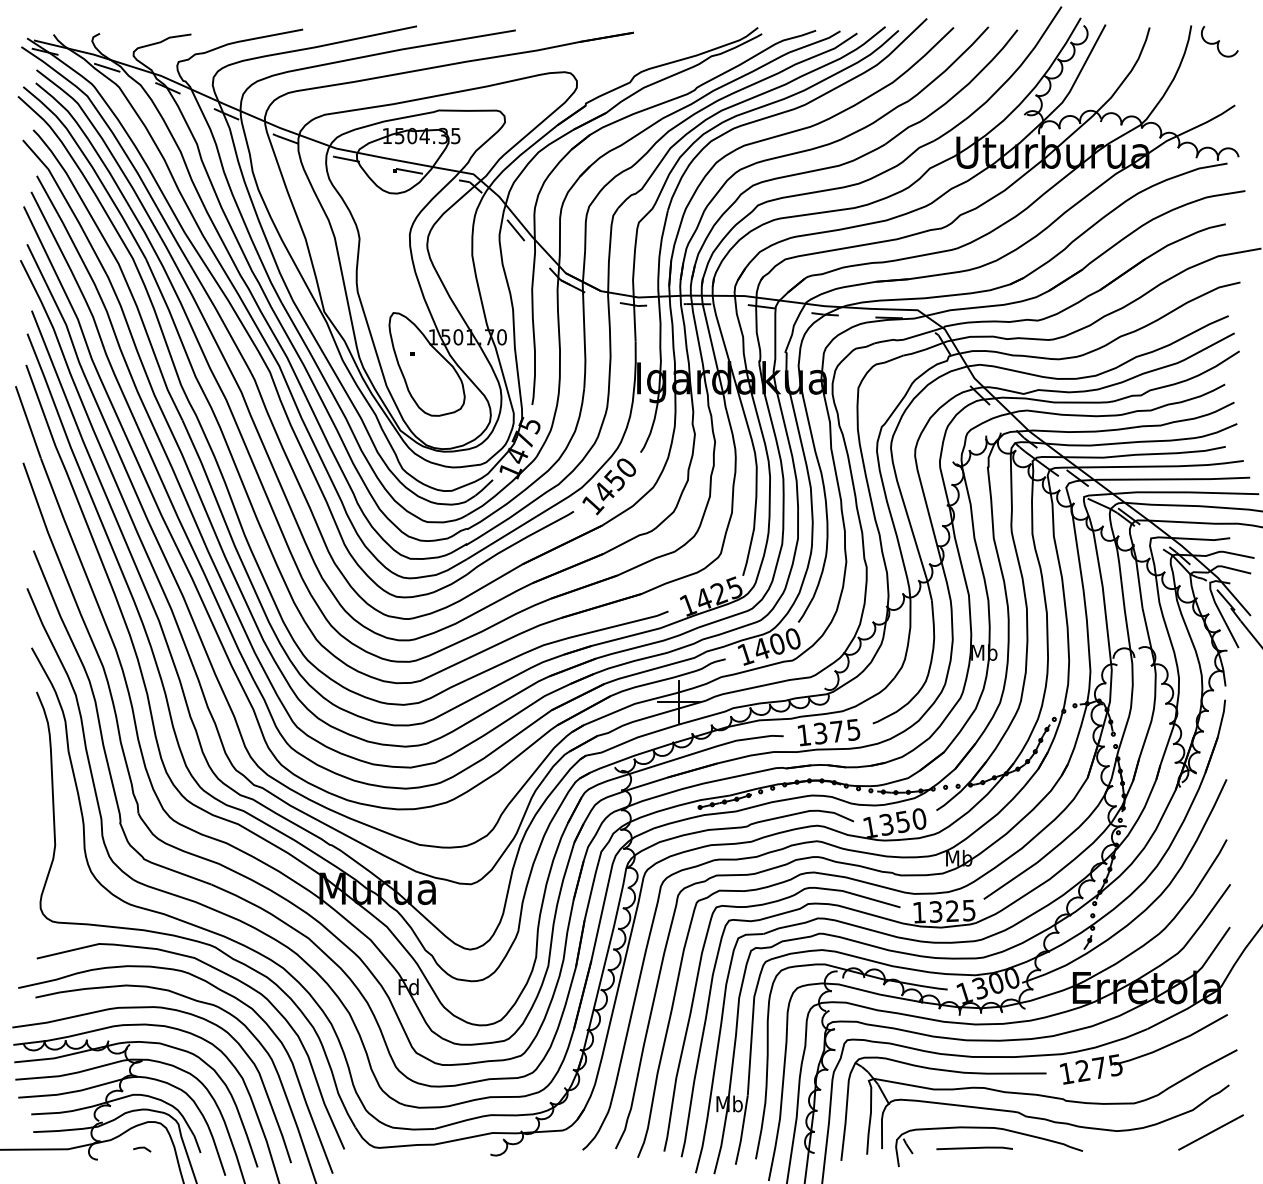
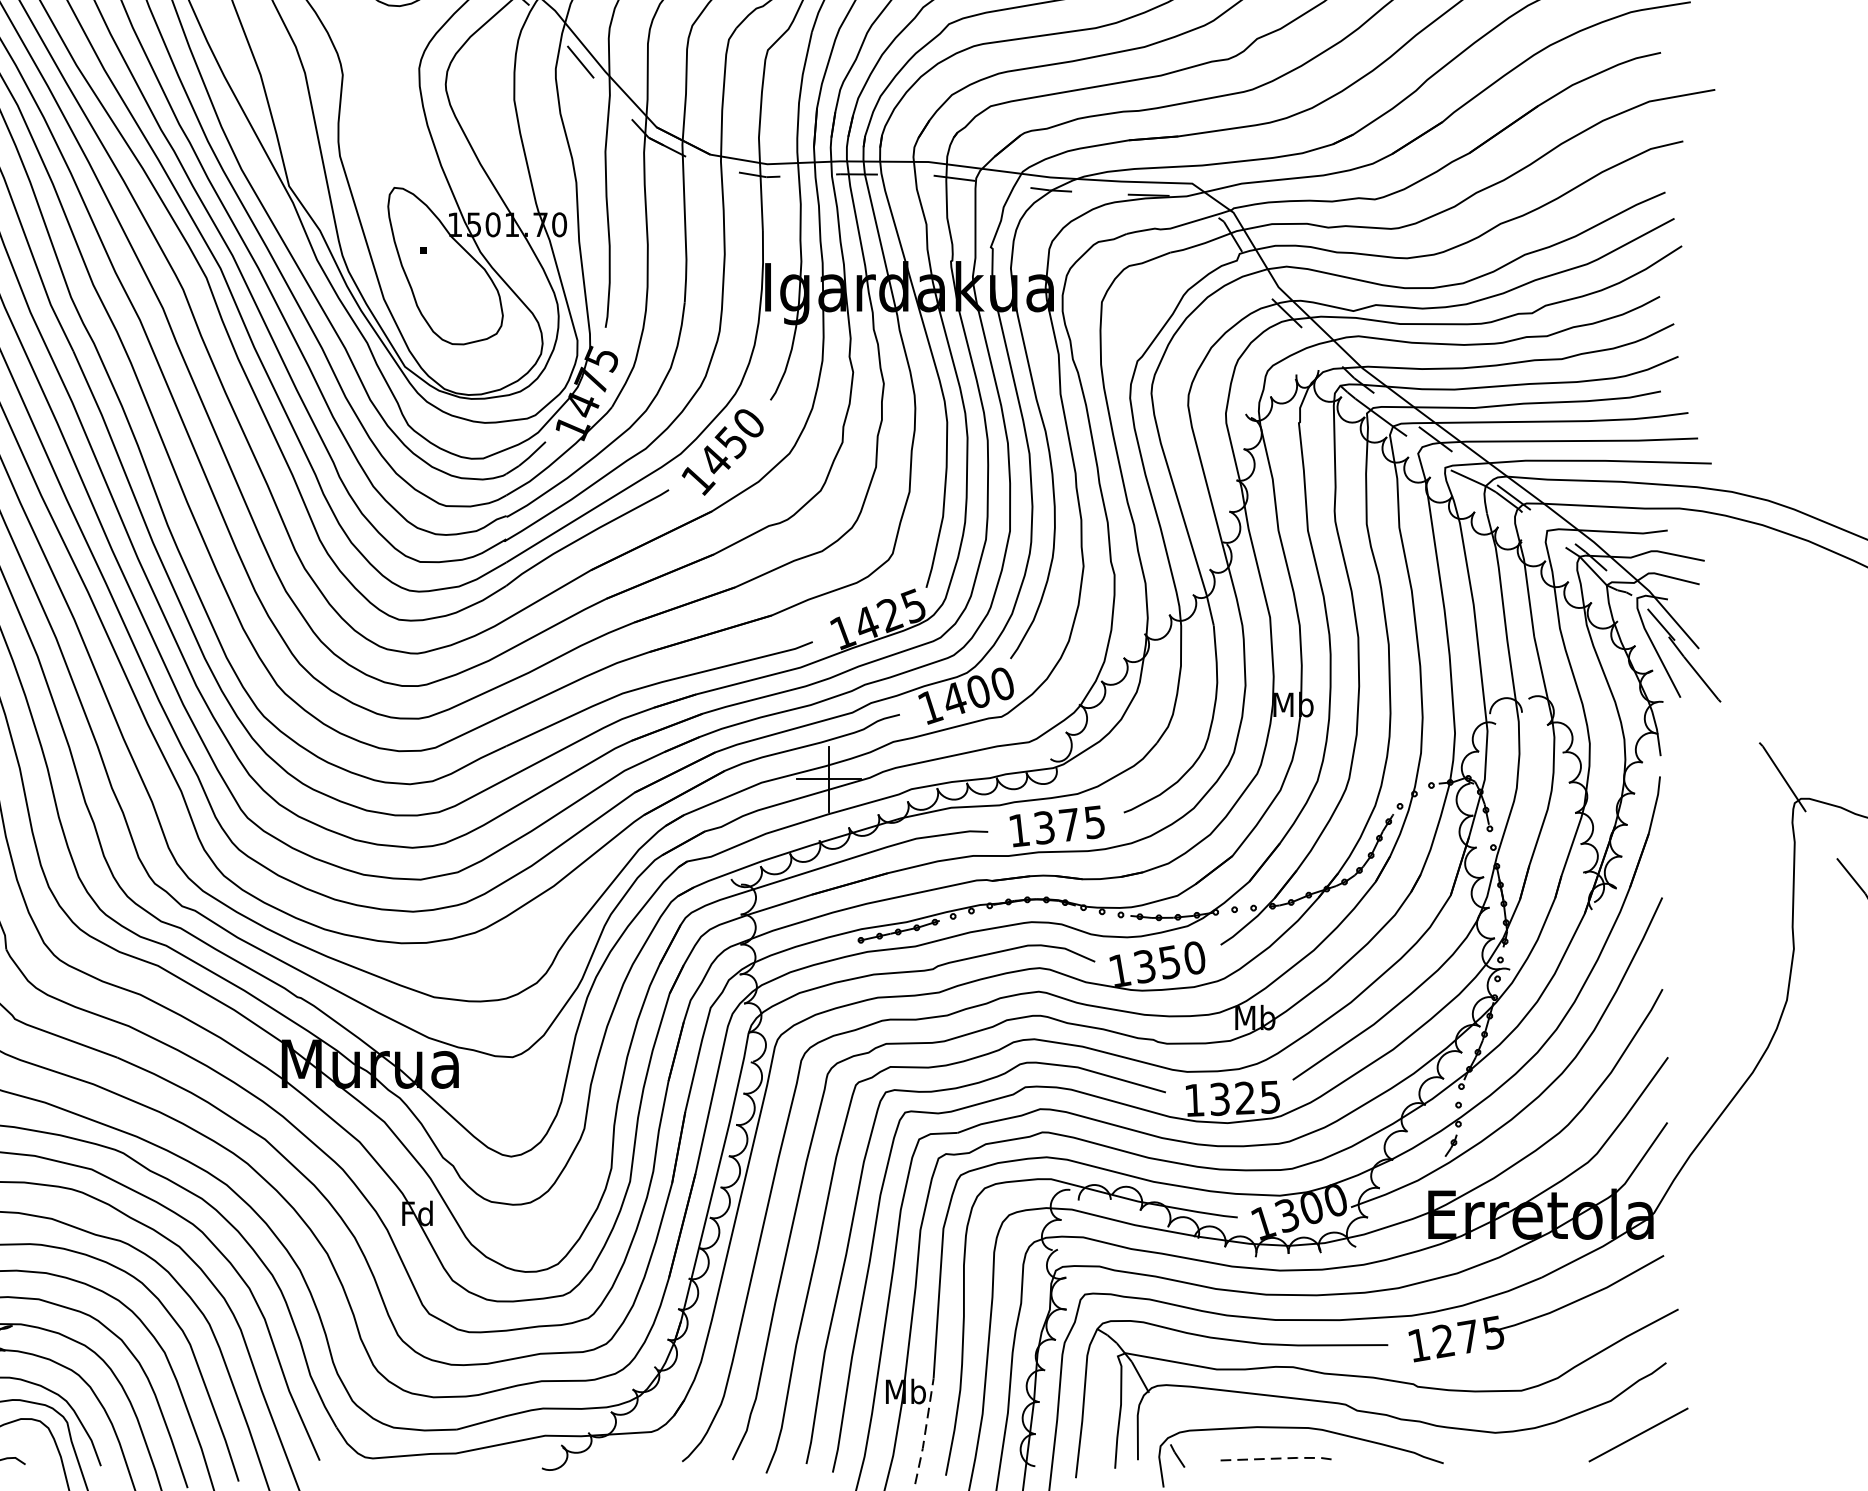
line: (742, 1130) -> (925, 1431), solid -> dashed
line: (975, 1147) -> (1280, 1457), solid -> dashed

